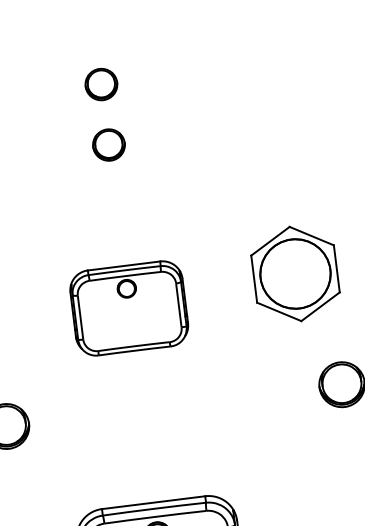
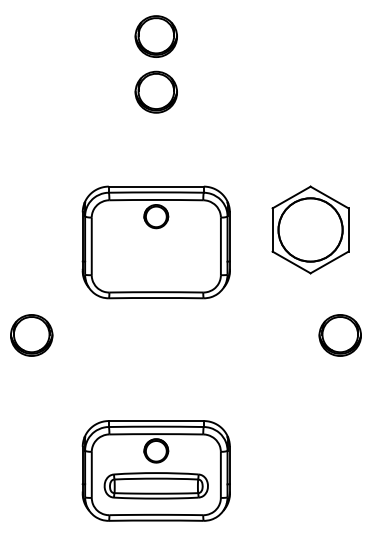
part: (100, 84) -> (155, 36), size x1.43
part: (108, 144) -> (155, 91), size x1.43
part: (128, 308) -> (155, 242), size x1.43

